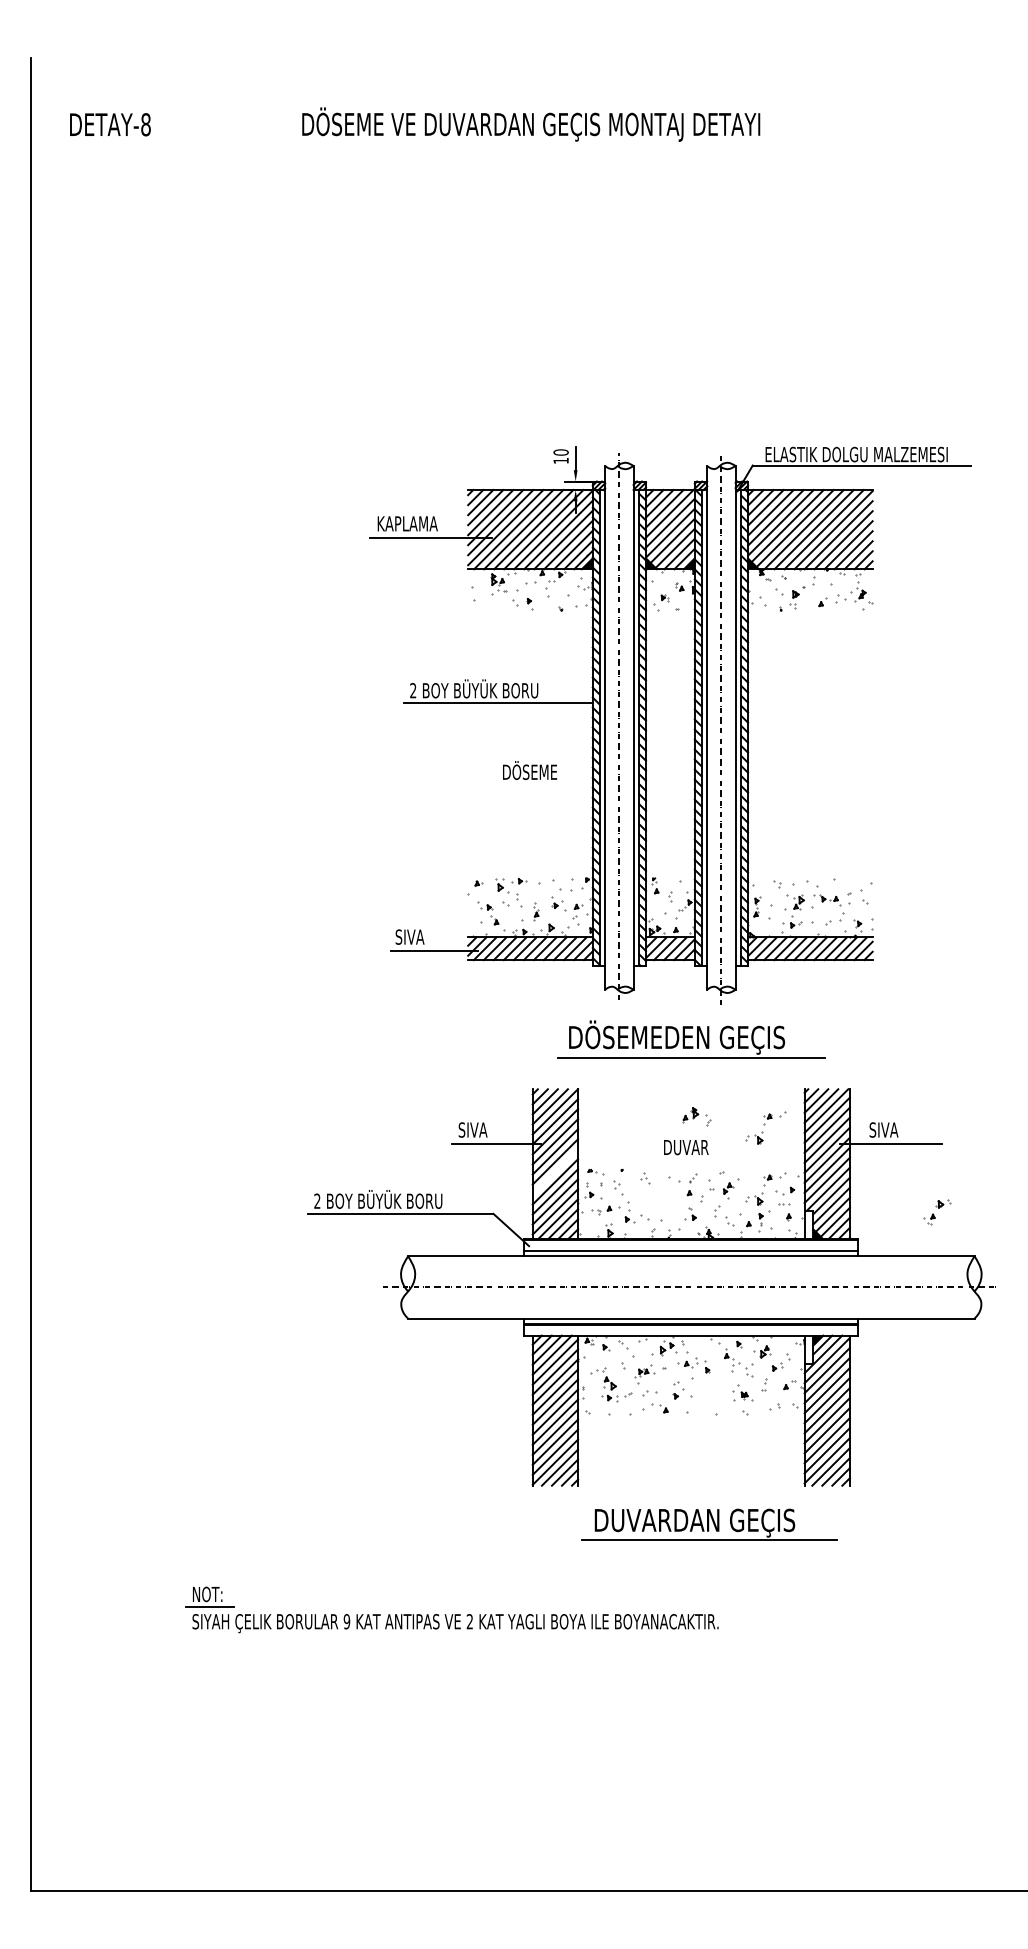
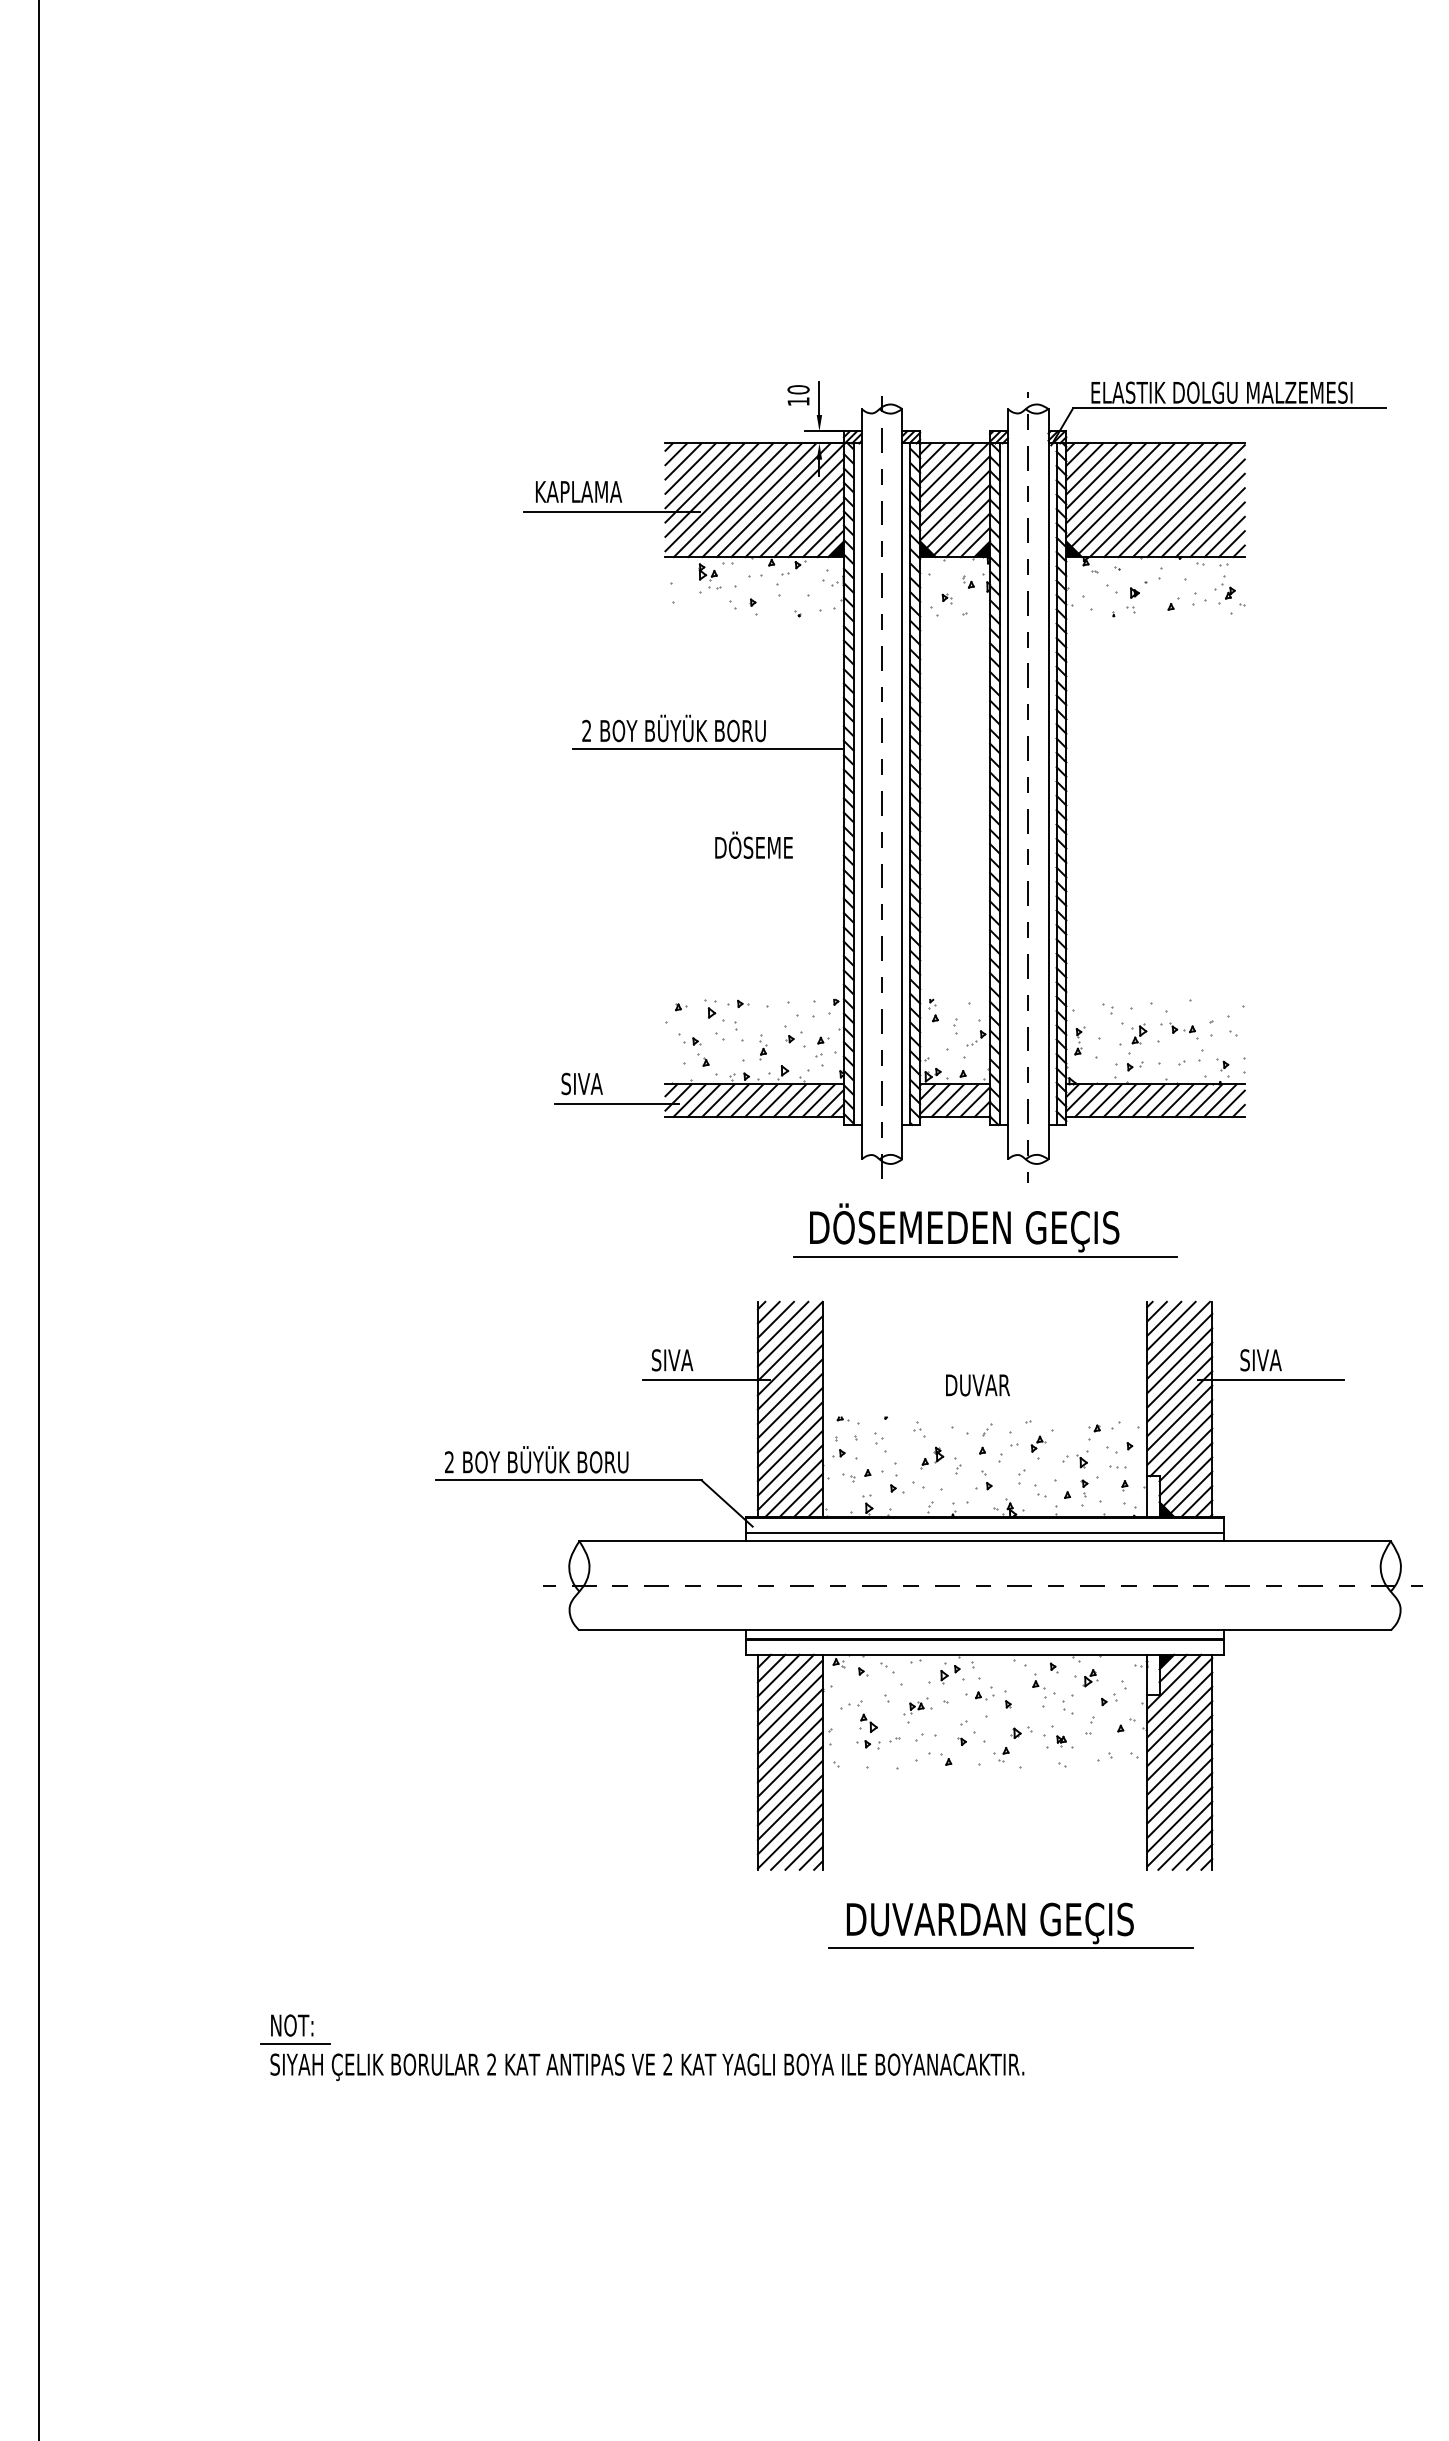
part: (696, 1116) -> (940, 1459), moved
part: (765, 1127) -> (1091, 1356), removed
line: (555, 1171) -> (790, 1419), added
part: (937, 1212) -> (1012, 1744), moved
text: (346, 1621) -> (491, 2064), 9 -> 2

